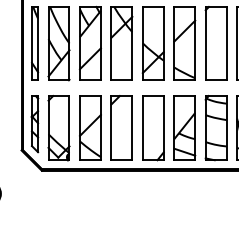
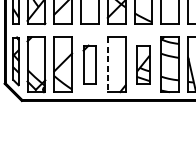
part: (121, 127) -> (89, 64), size x0.7
part: (184, 127) -> (143, 64), size x0.7
line: (142, 128) -> (107, 65), solid -> dashed

